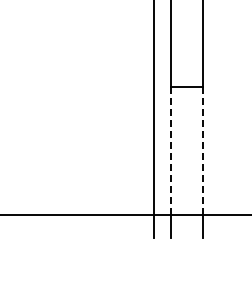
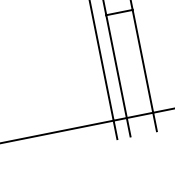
line: (170, 150) -> (116, 66), dashed -> solid
line: (203, 150) -> (142, 61), dashed -> solid

